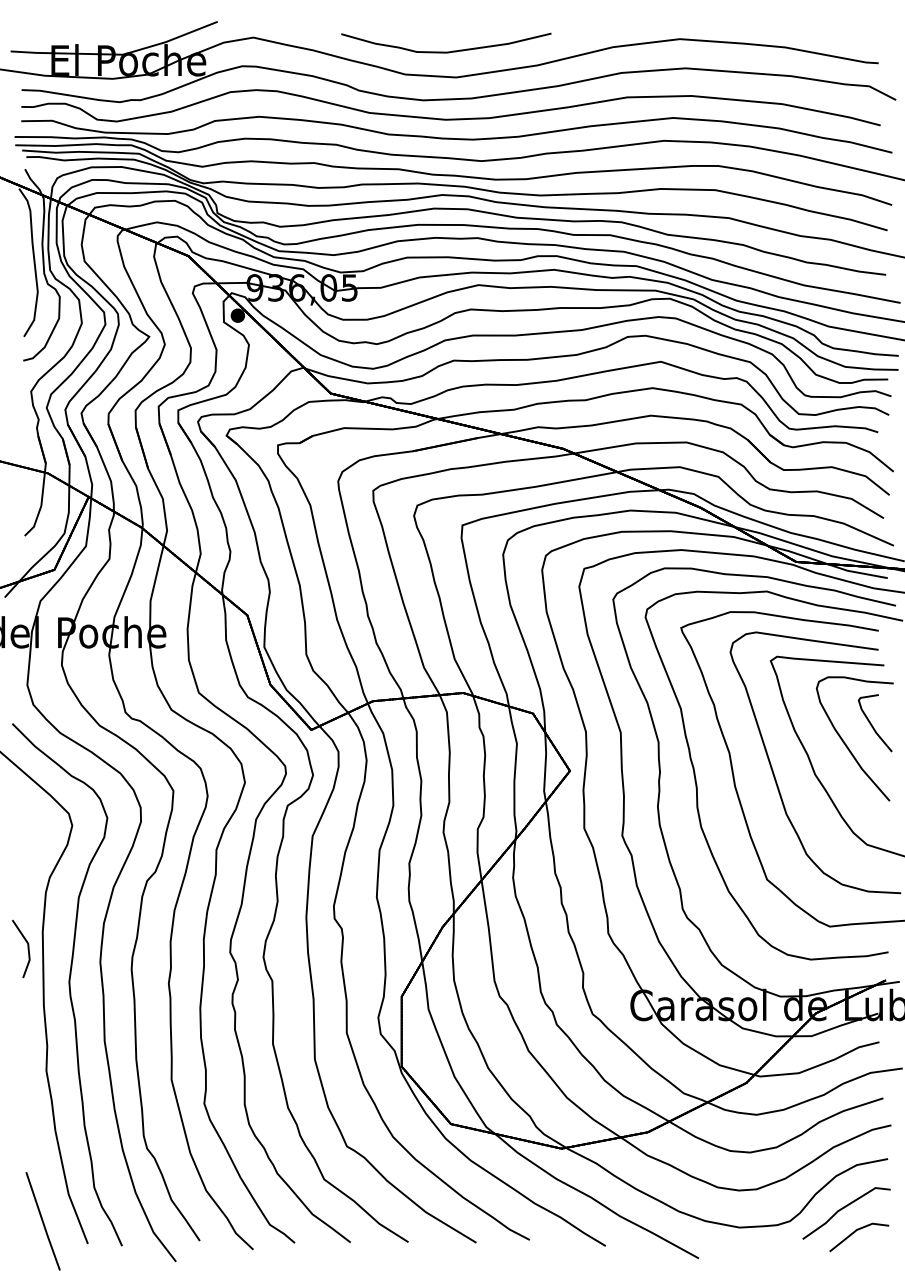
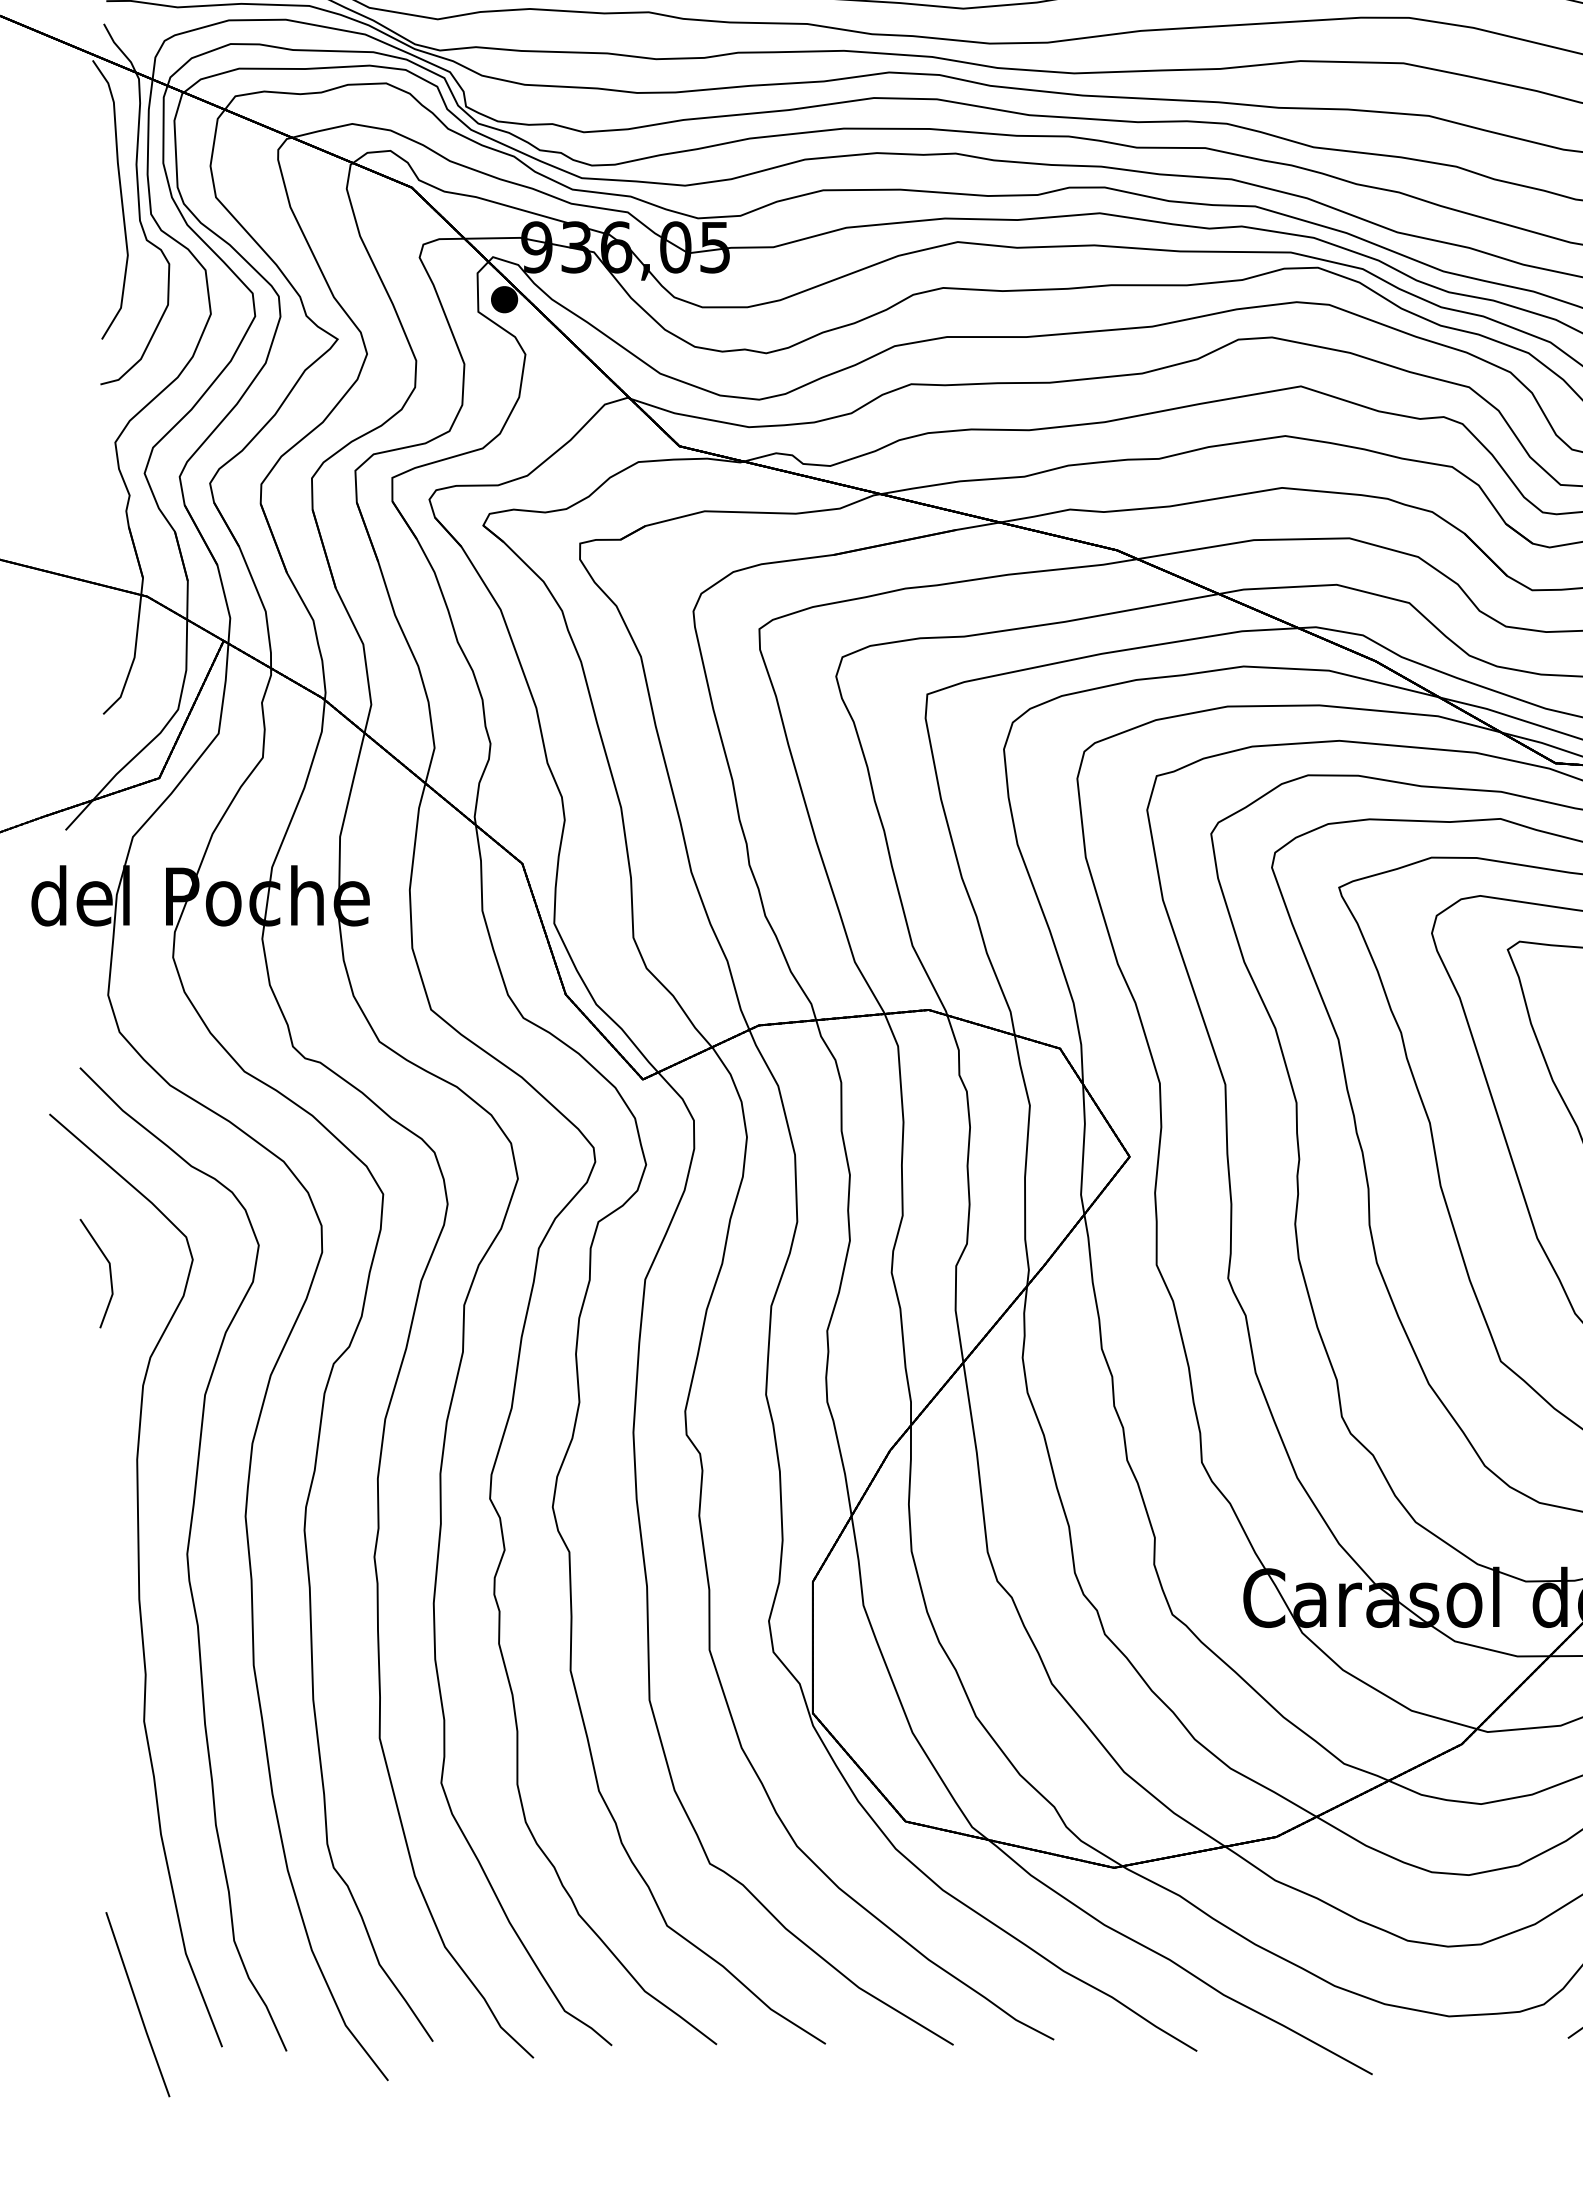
line: (27, 948) -> (108, 1272), moved

